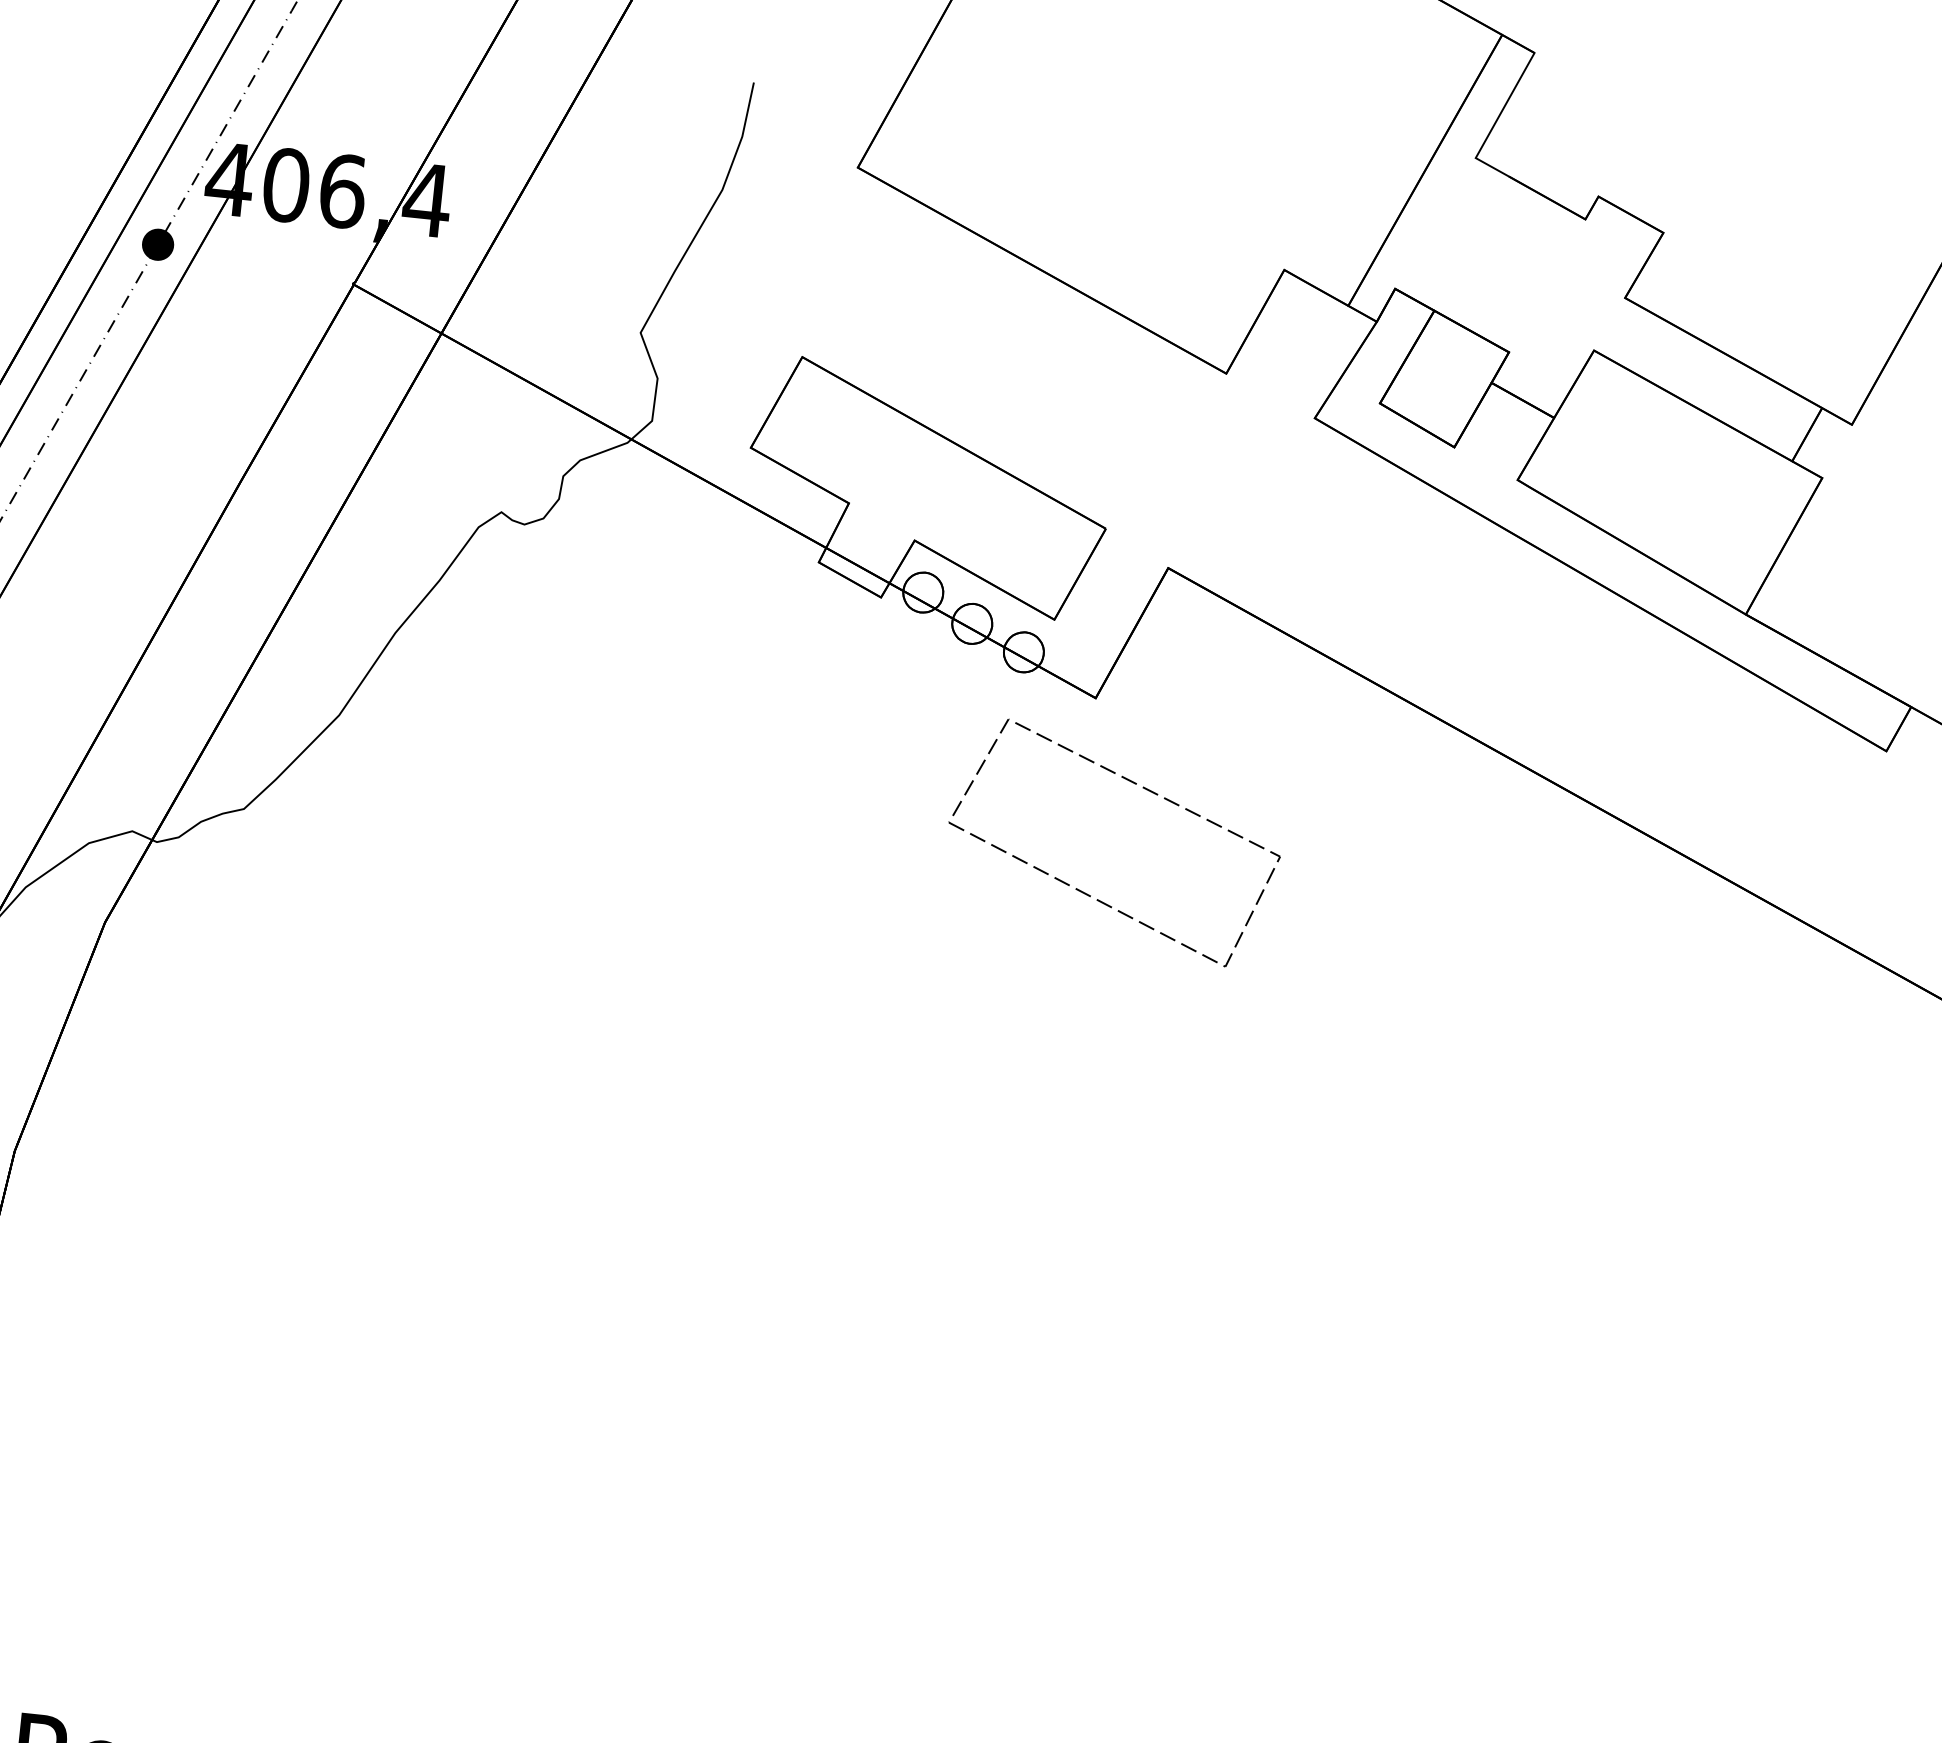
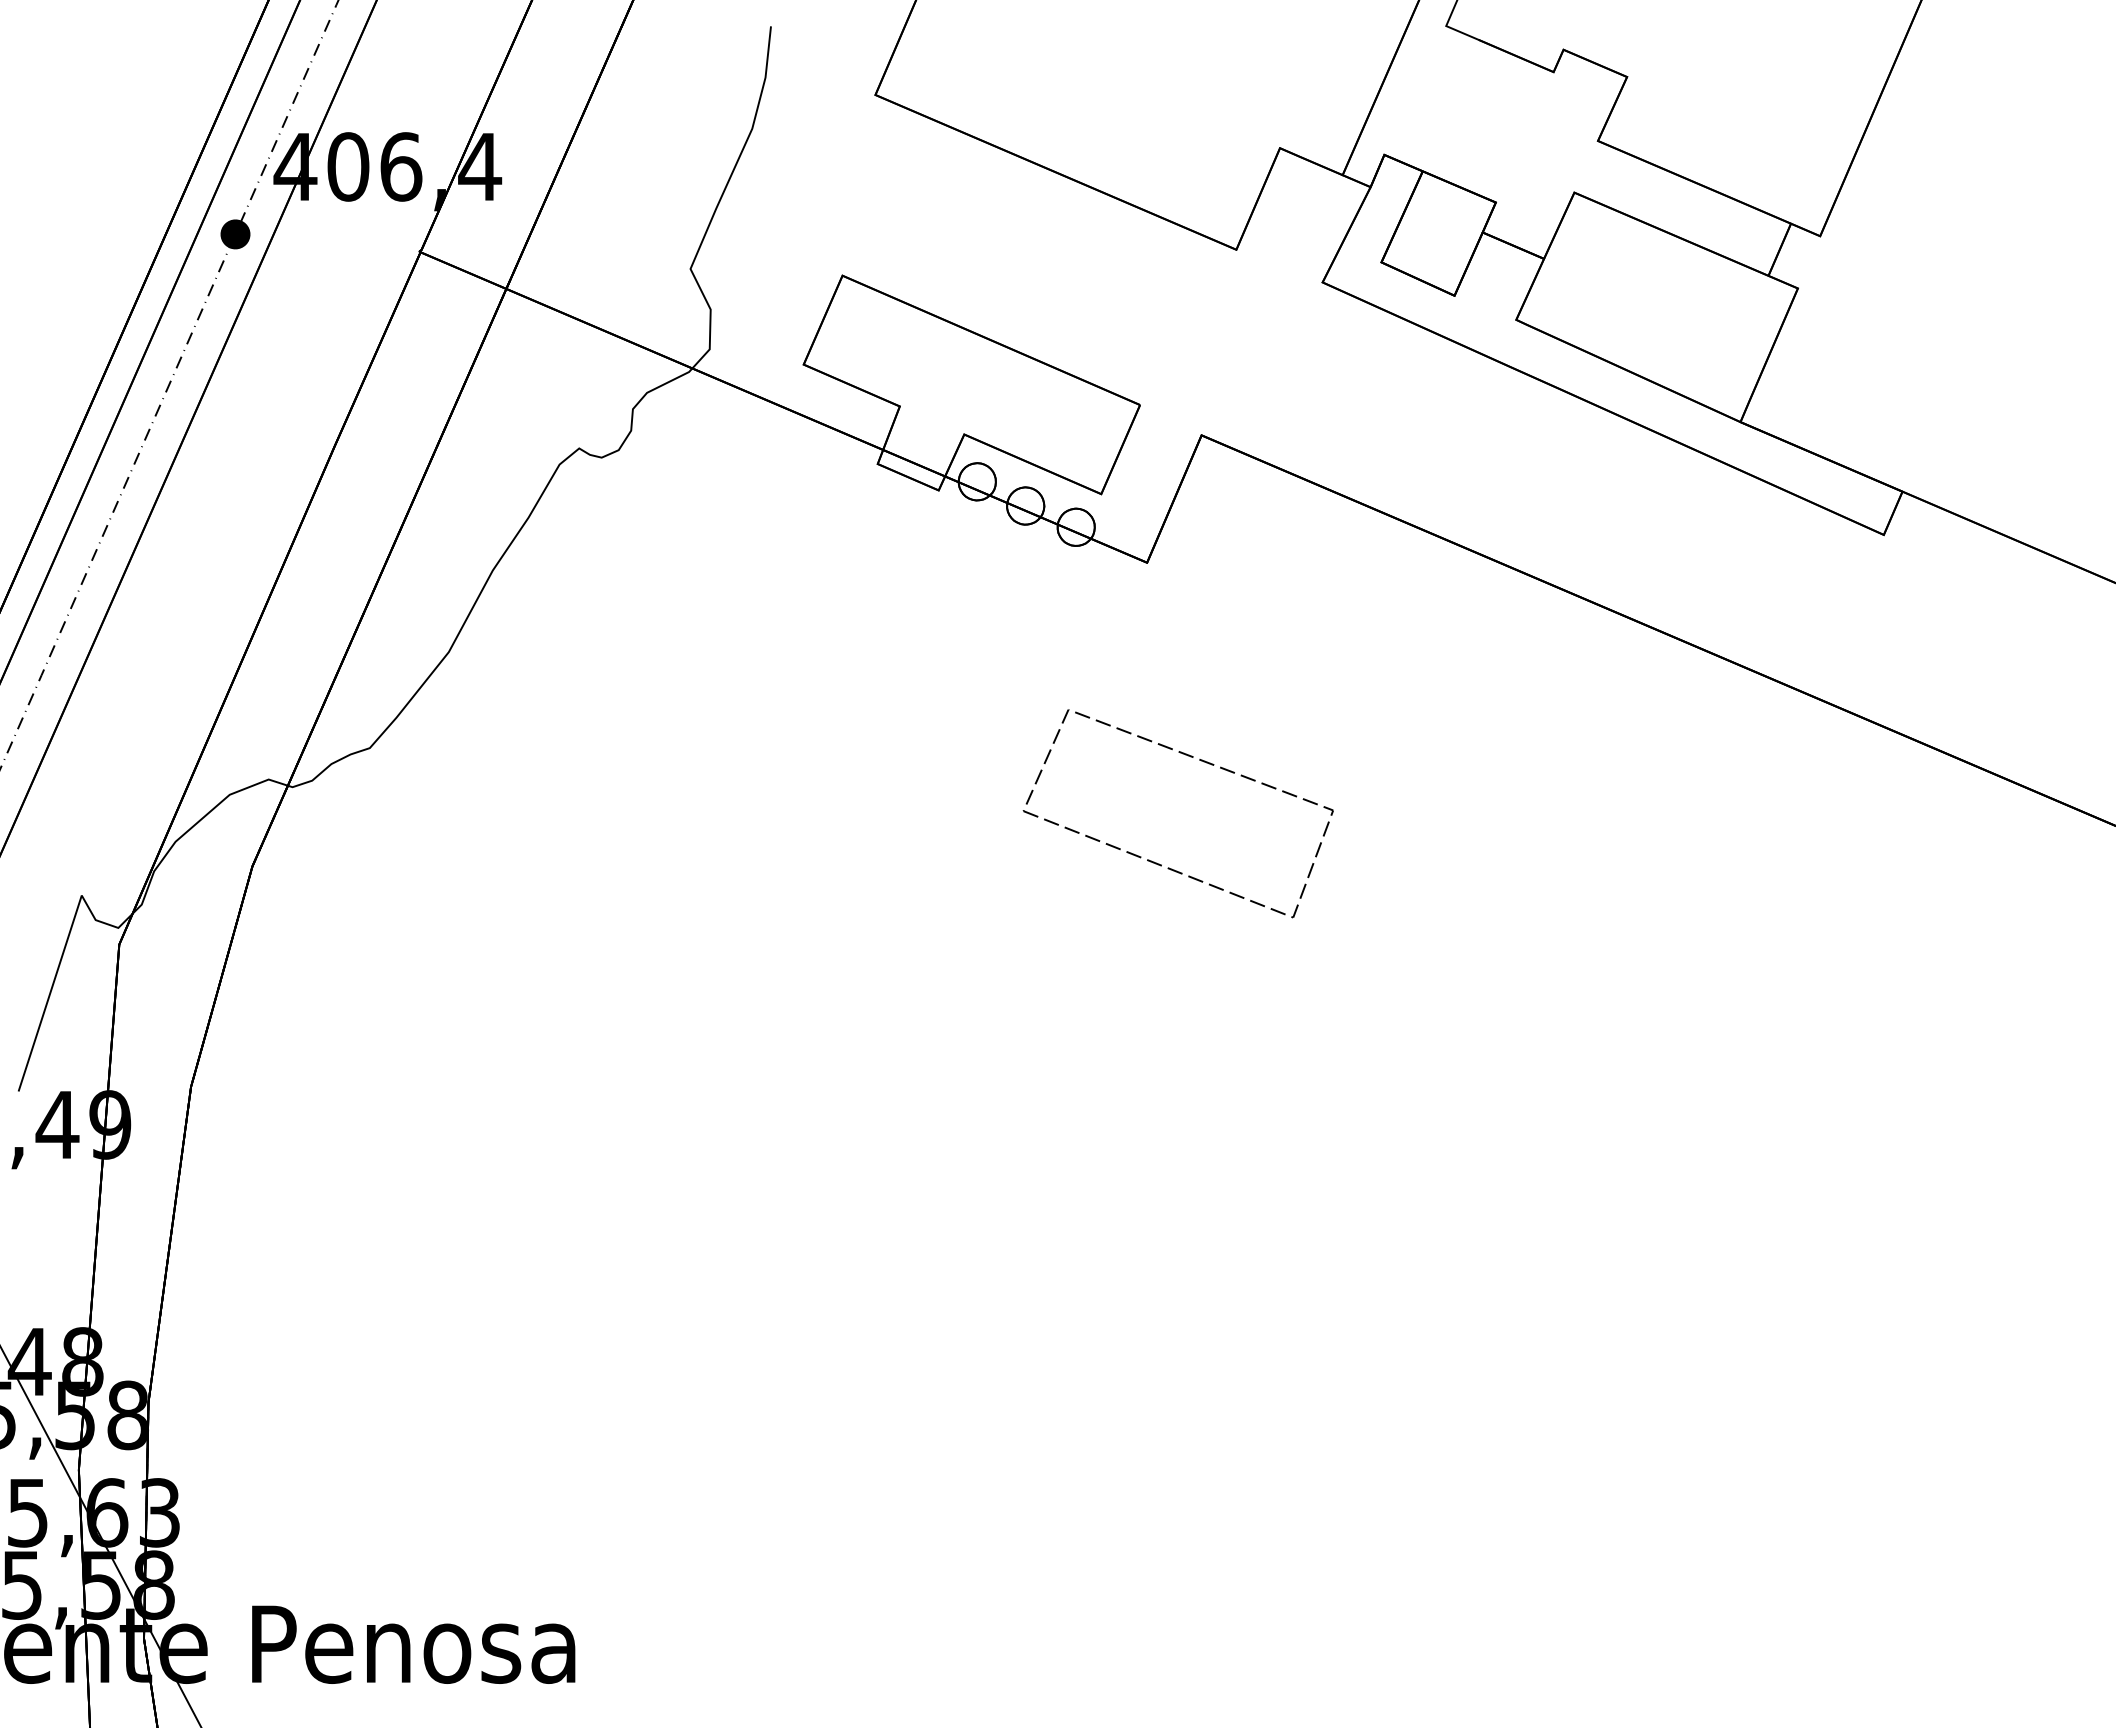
part: (1088, 893) -> (1159, 863), moved

